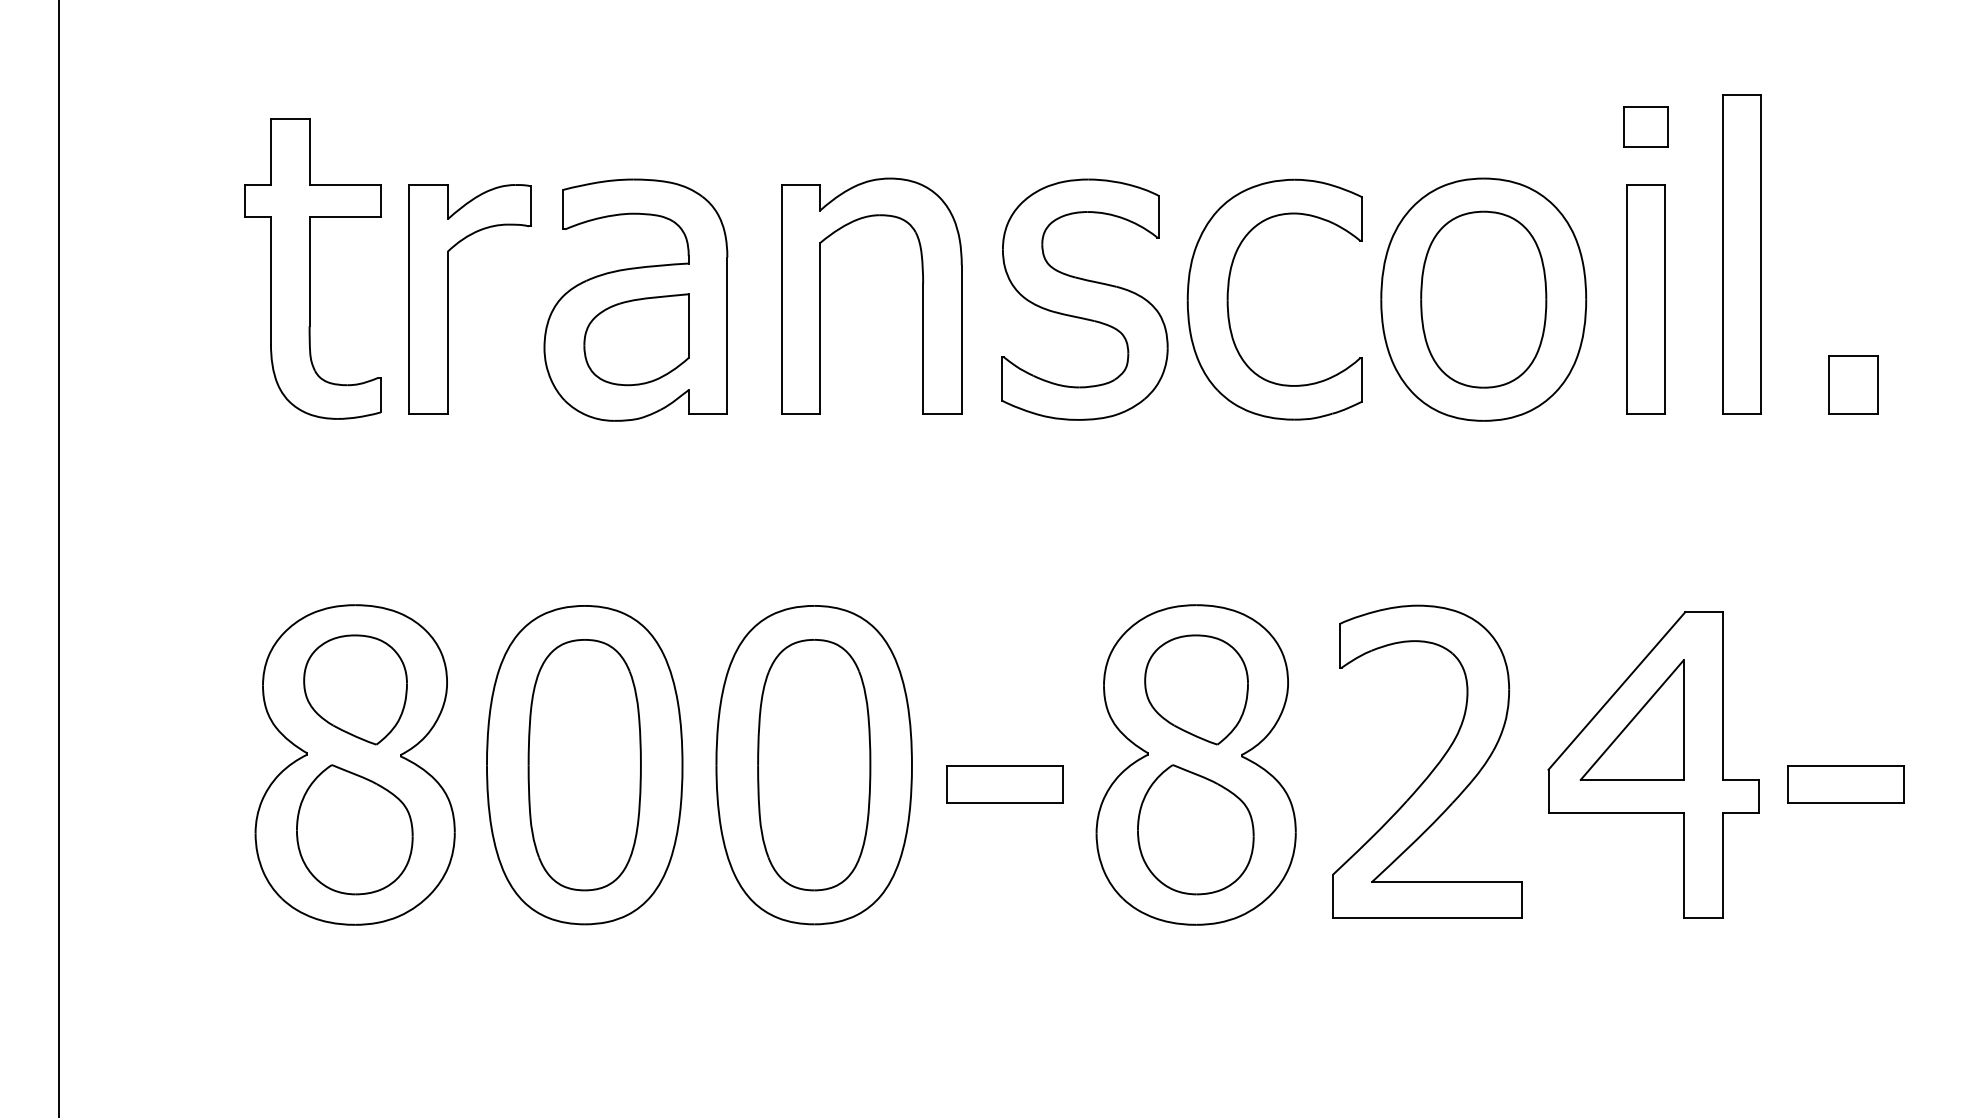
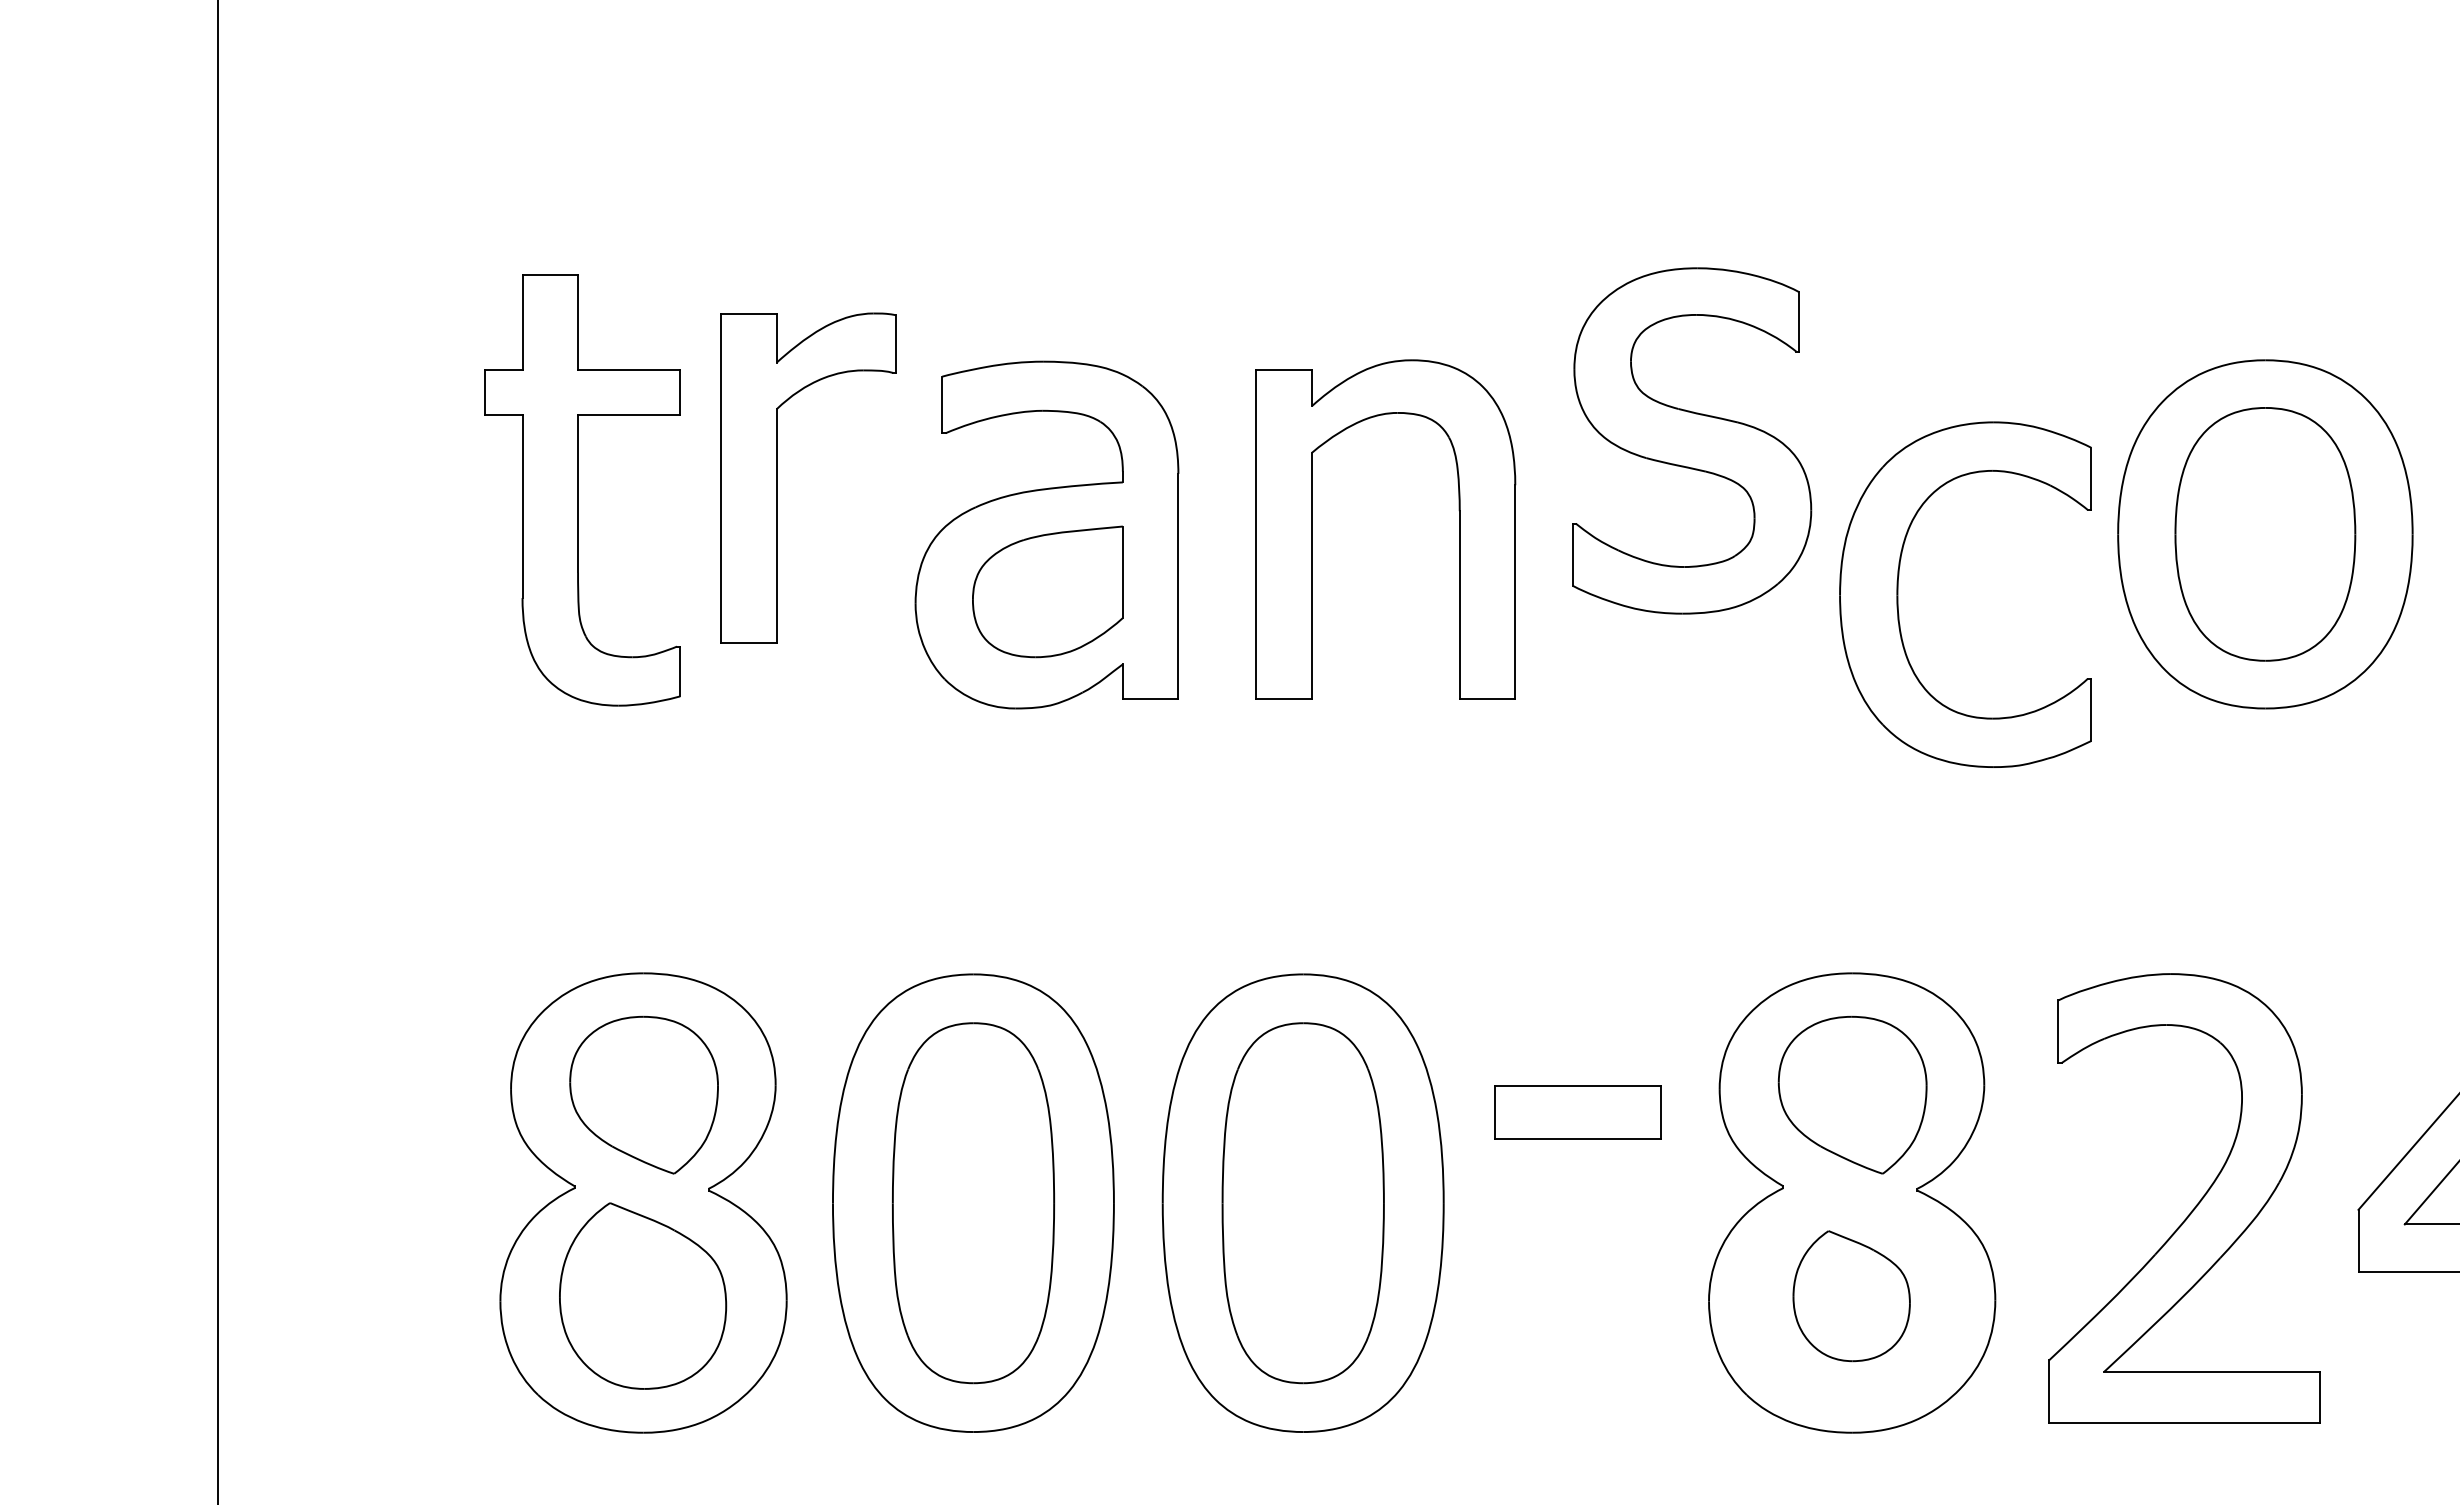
part: (448, 299) -> (777, 478), moved
part: (1084, 299) -> (1691, 440), moved
part: (1228, 299) -> (1898, 594), moved
part: (1004, 784) -> (1576, 1113), moved
part: (1195, 829) -> (1851, 1295), size x0.7

